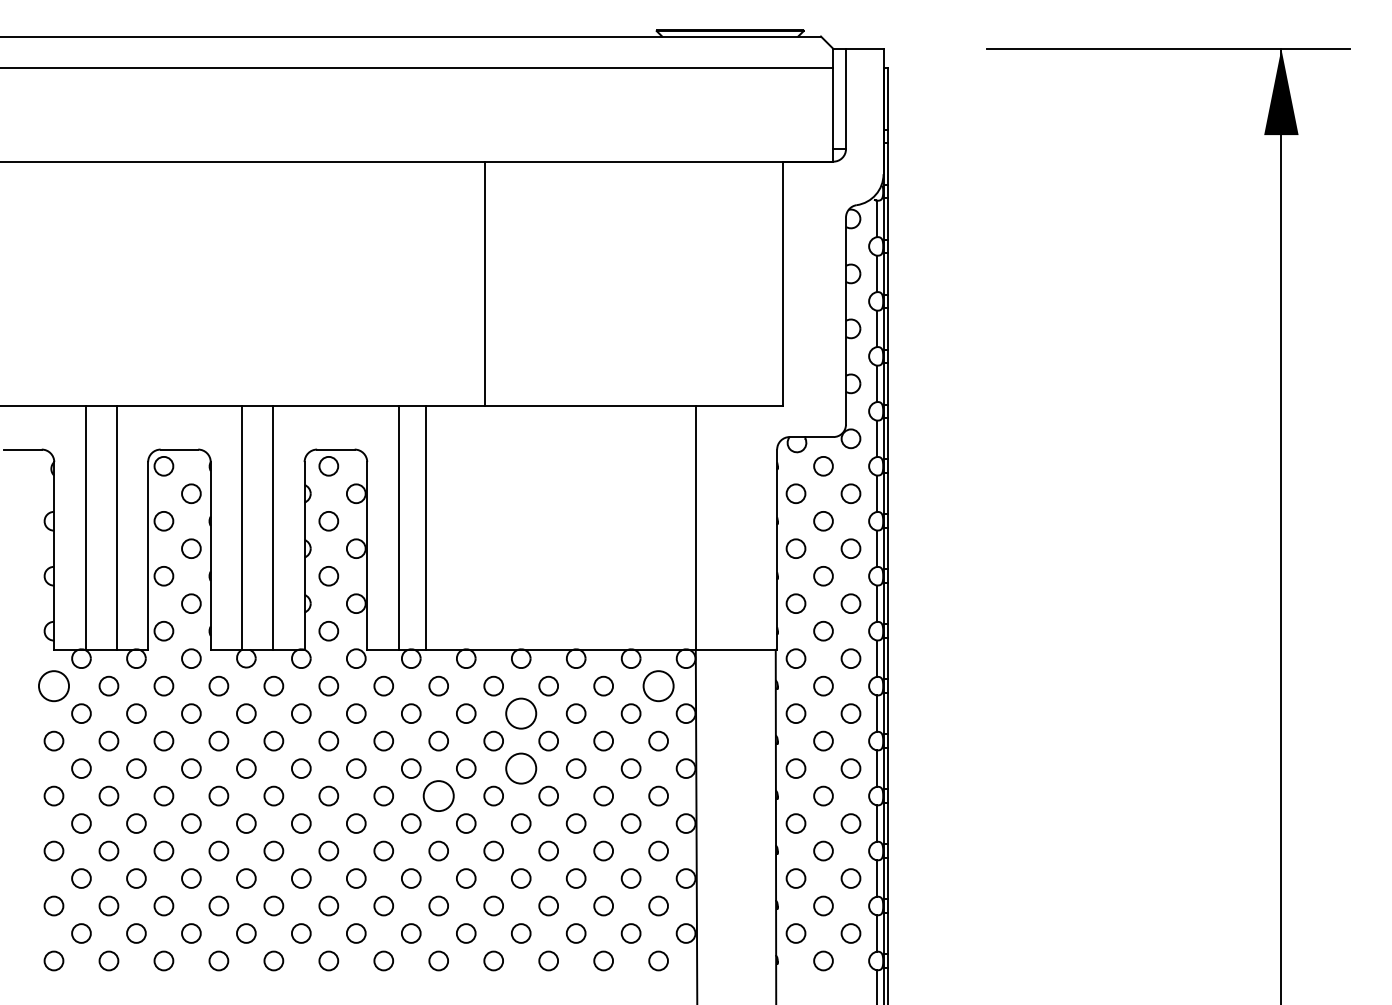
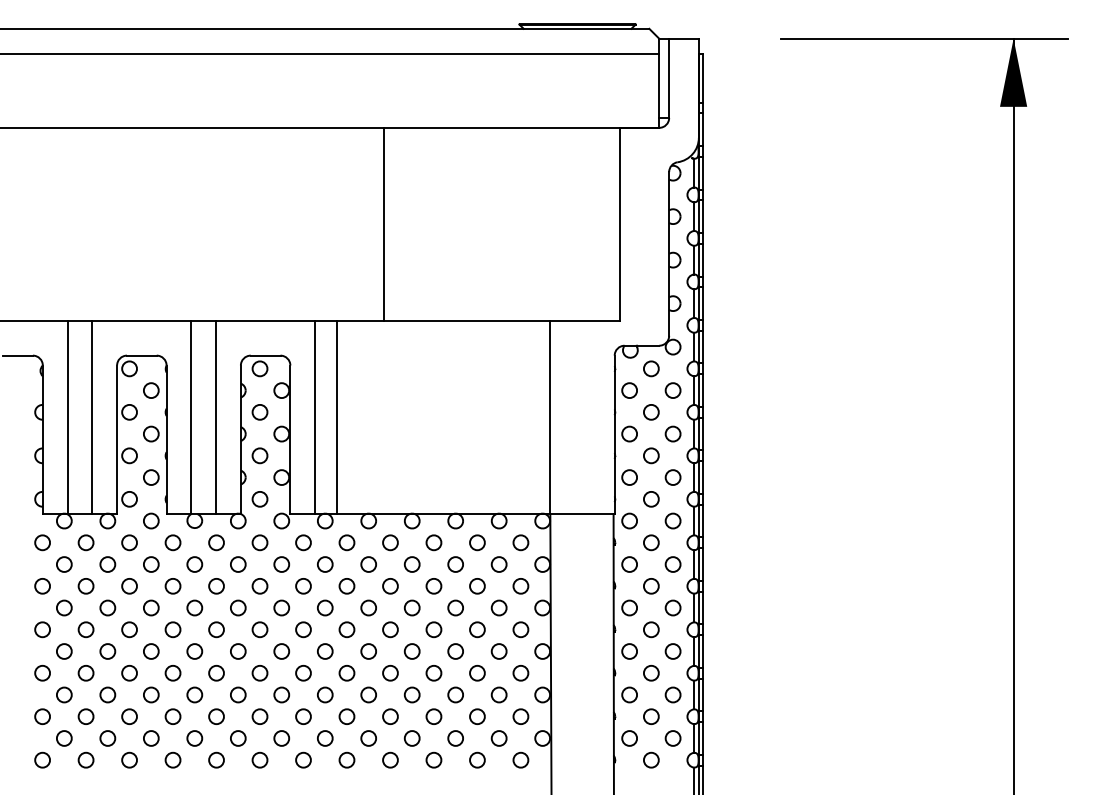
circle: (53, 685) -> (42, 542), size x0.62
circle: (658, 685) -> (520, 542), size x0.62
circle: (520, 713) -> (411, 564), size x0.62
circle: (520, 768) -> (411, 607), size x0.62
circle: (438, 795) -> (346, 629), size x0.62

